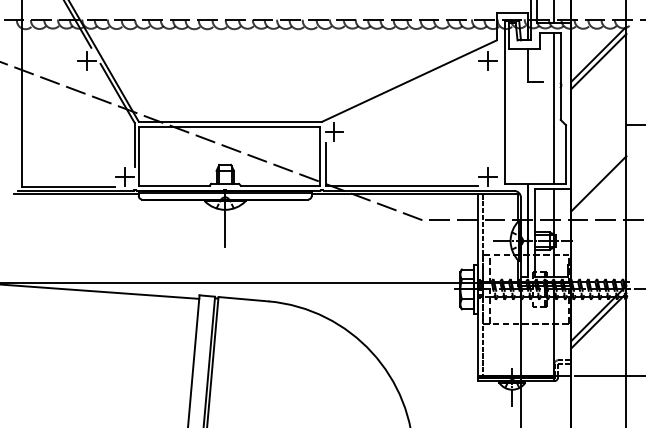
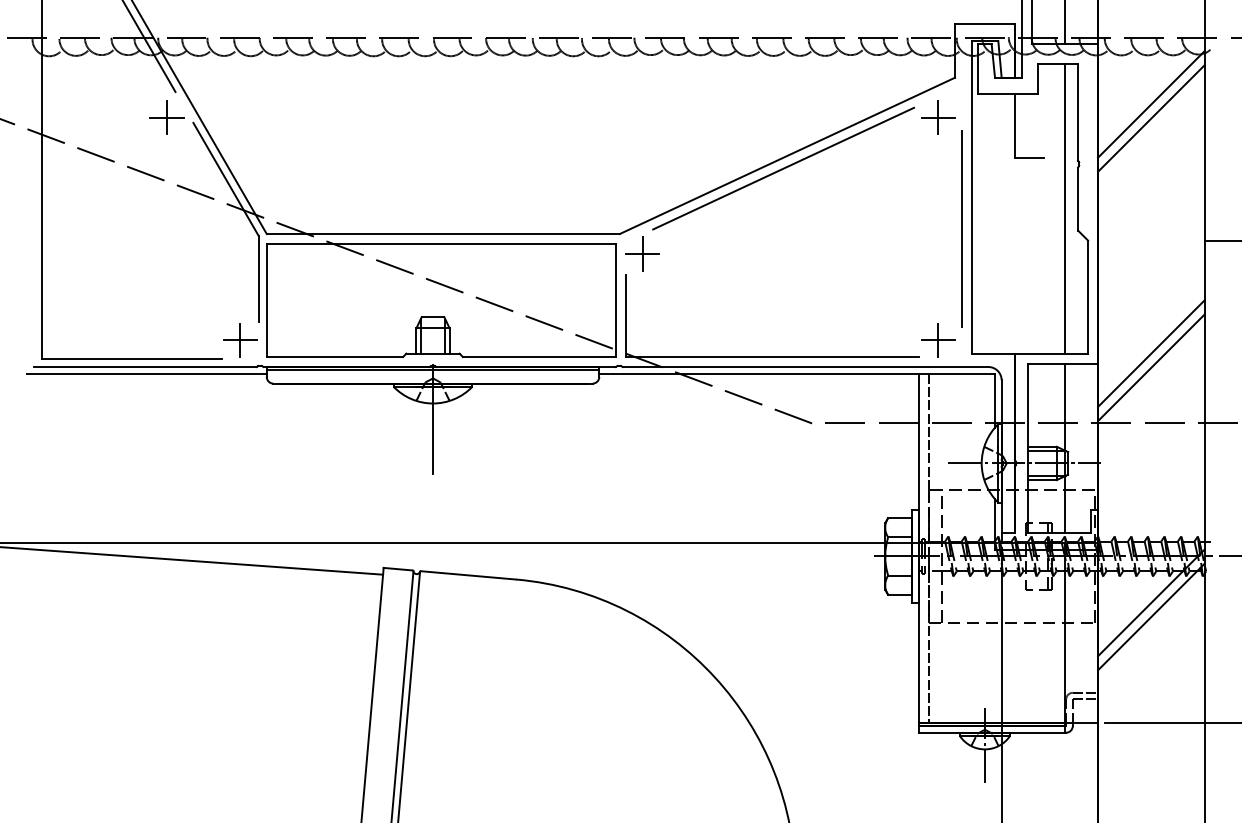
line: (407, 87) -> (783, 168), added
line: (500, 119) -> (962, 229), added
line: (598, 190) -> (1150, 366), added

